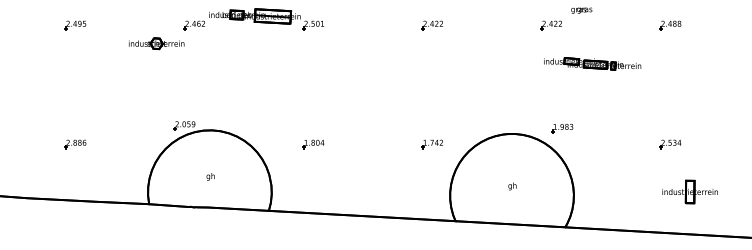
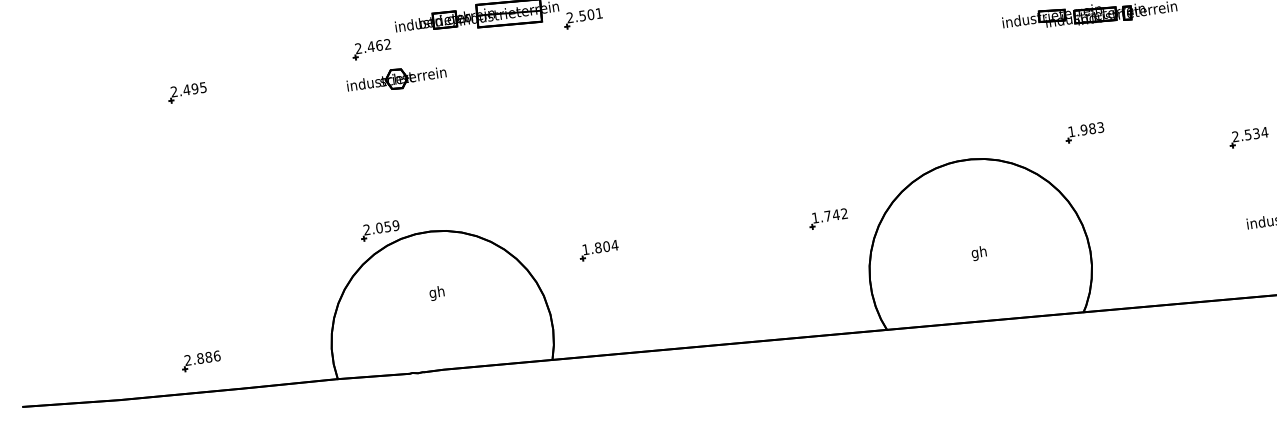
part: (75, 25) -> (187, 92), moved
part: (156, 43) -> (396, 78), moved
part: (562, 128) -> (1085, 132), moved
part: (75, 144) -> (201, 361), moved
part: (313, 144) -> (599, 250), moved
part: (431, 144) -> (827, 219), moved
text: (210, 176) -> (436, 292), moved

